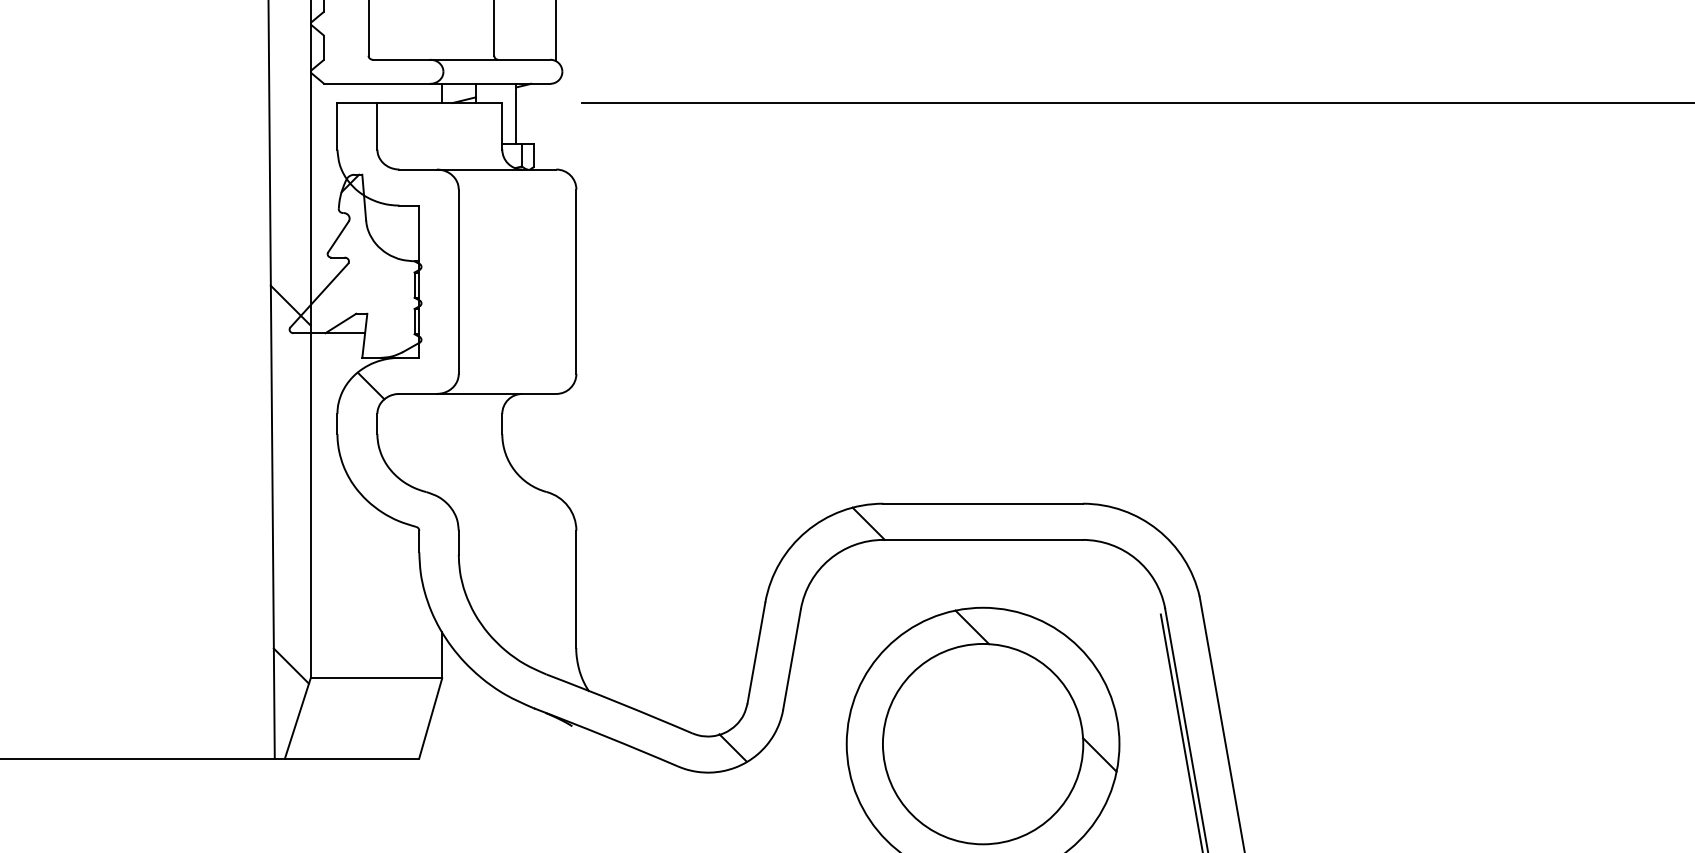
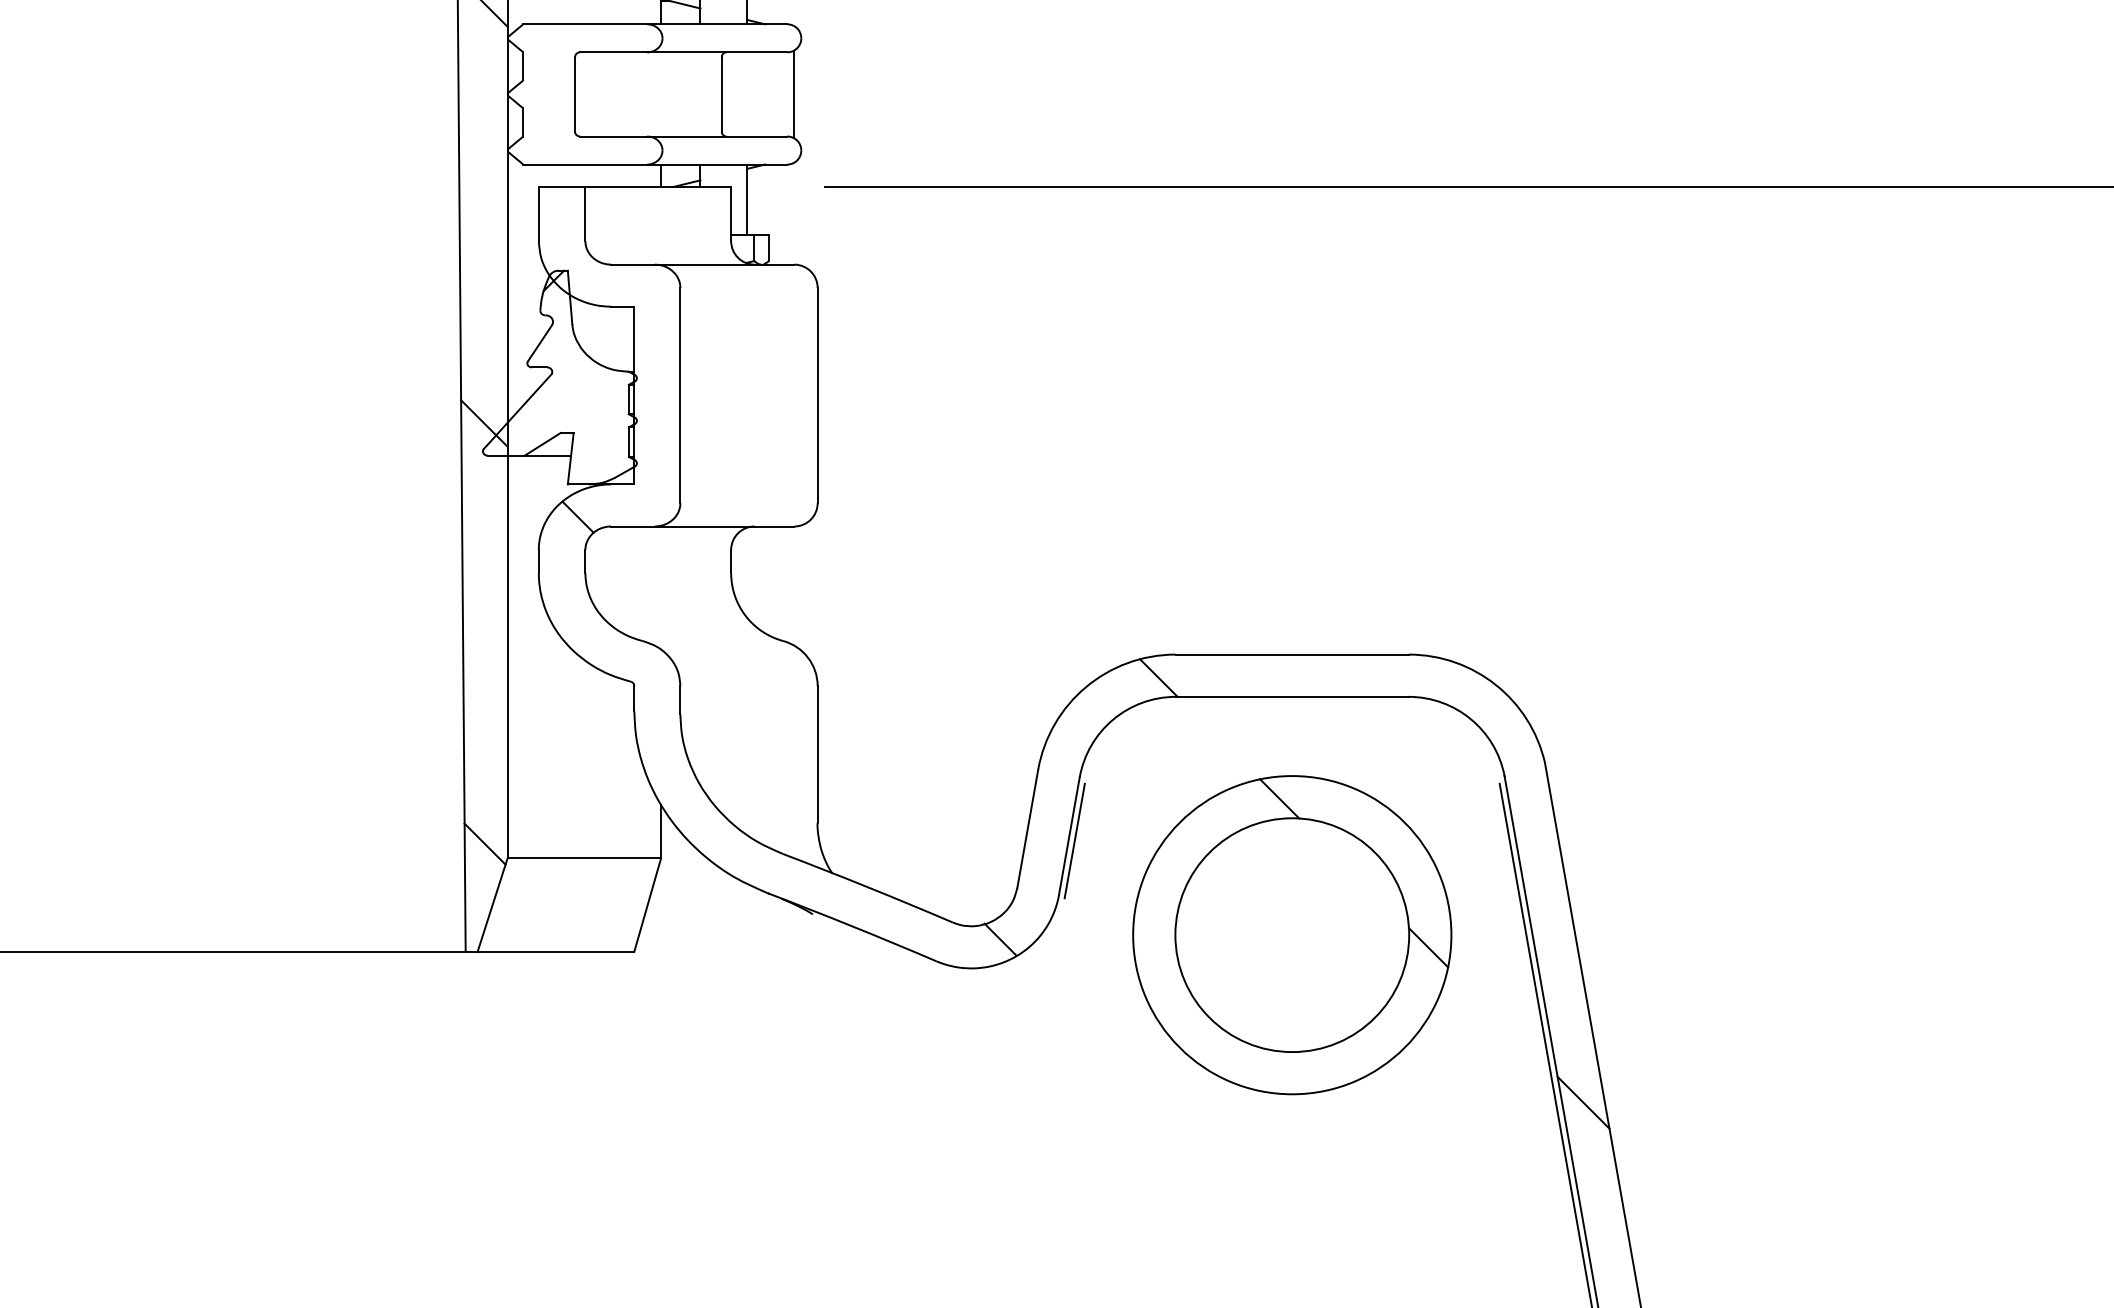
line: (796, 663) -> (1074, 840), added

